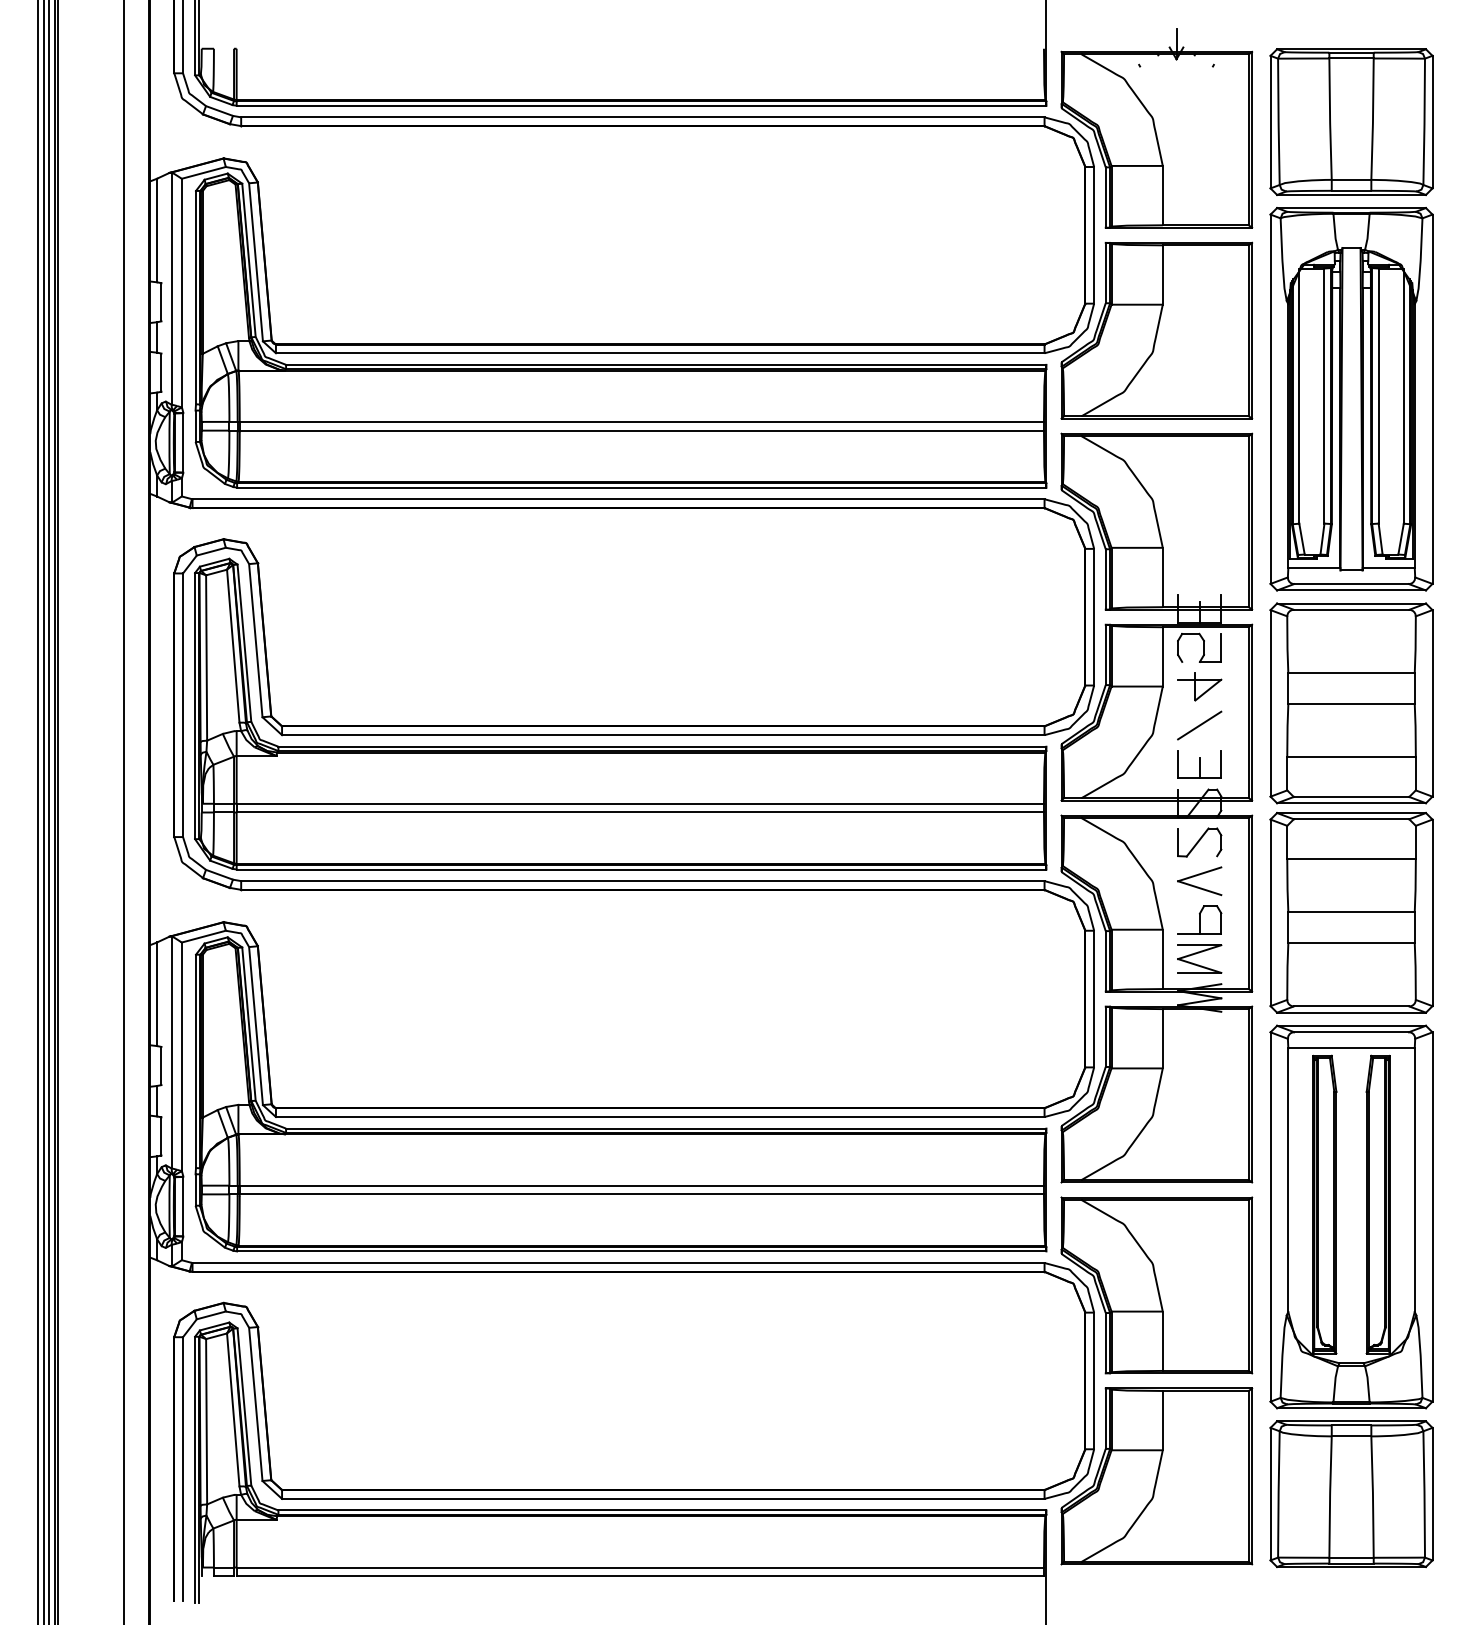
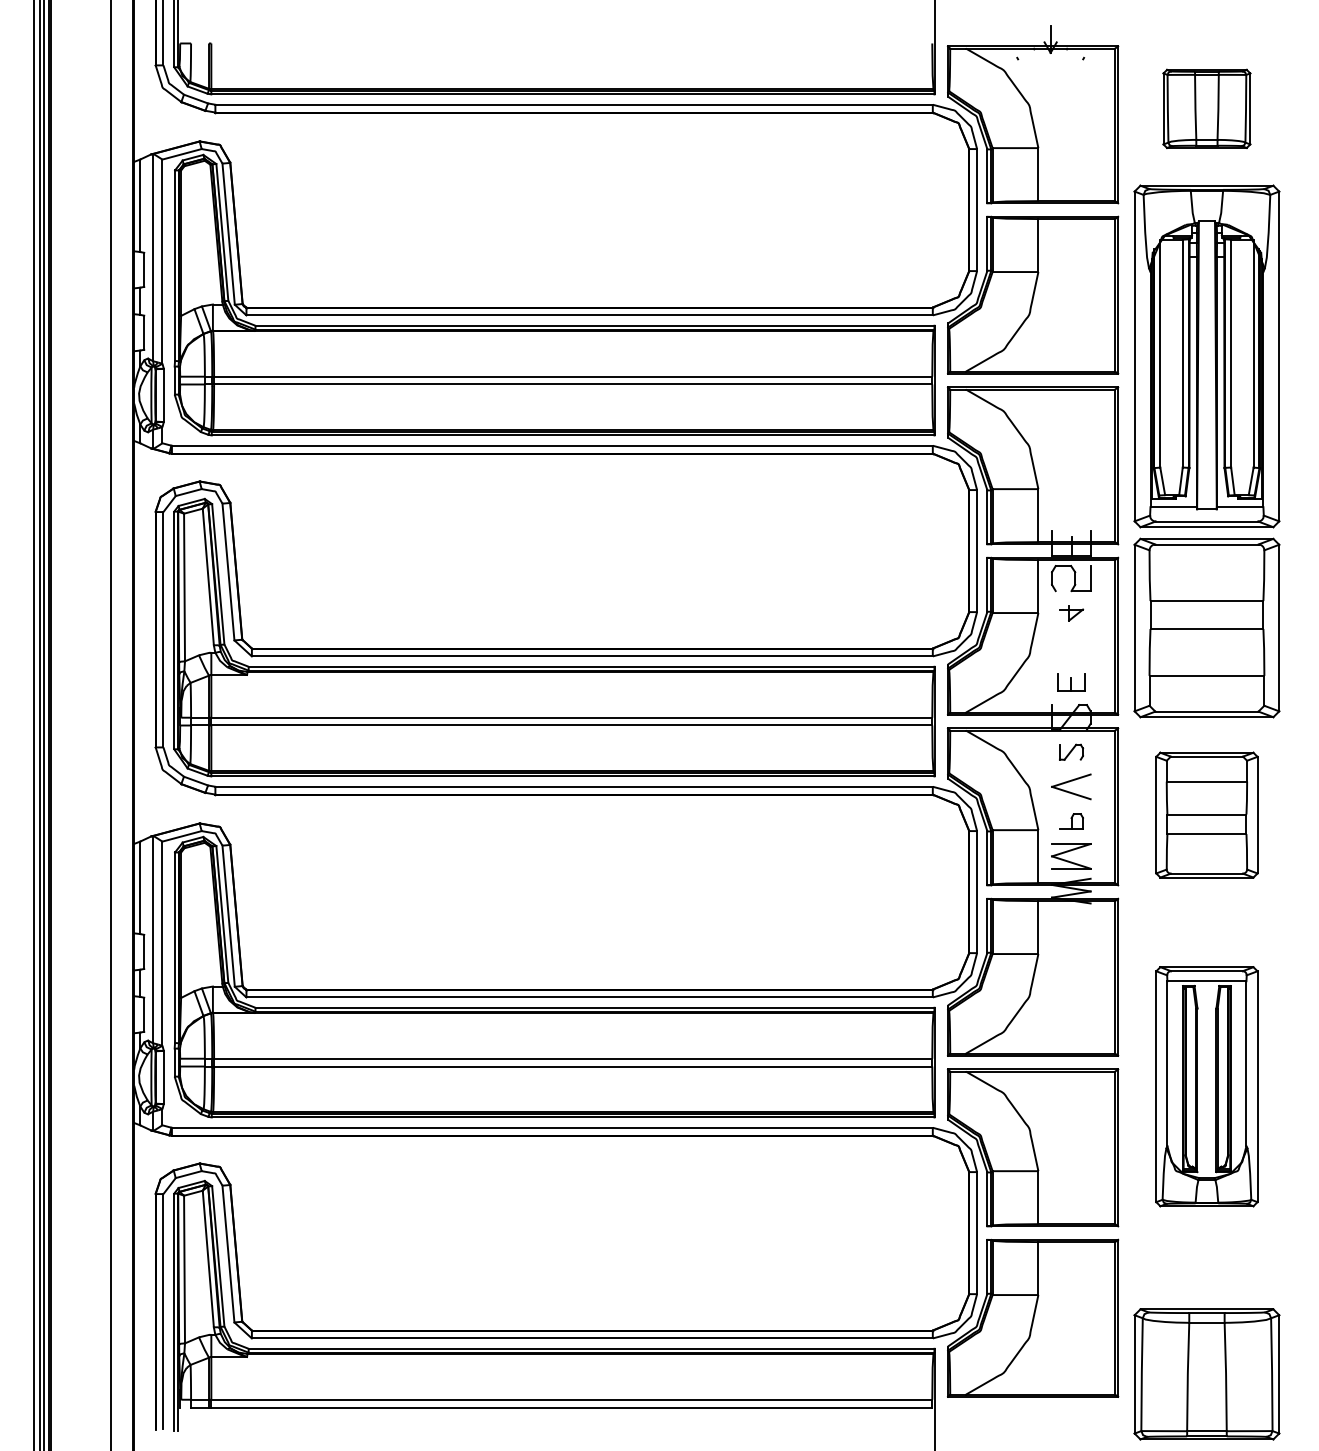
part: (1351, 121) -> (1206, 108), size x0.6
part: (1199, 686) -> (1071, 612), size x0.6
line: (1199, 725) -> (1071, 647), removed
part: (1199, 764) -> (1071, 682), size x0.7
part: (1199, 842) -> (1071, 752), size x0.6
part: (1351, 912) -> (1206, 814), size x0.7
part: (1199, 919) -> (1071, 821), size x0.6
part: (1351, 1216) -> (1206, 1086), size x0.7
part: (1351, 1493) -> (1206, 1373), moved

